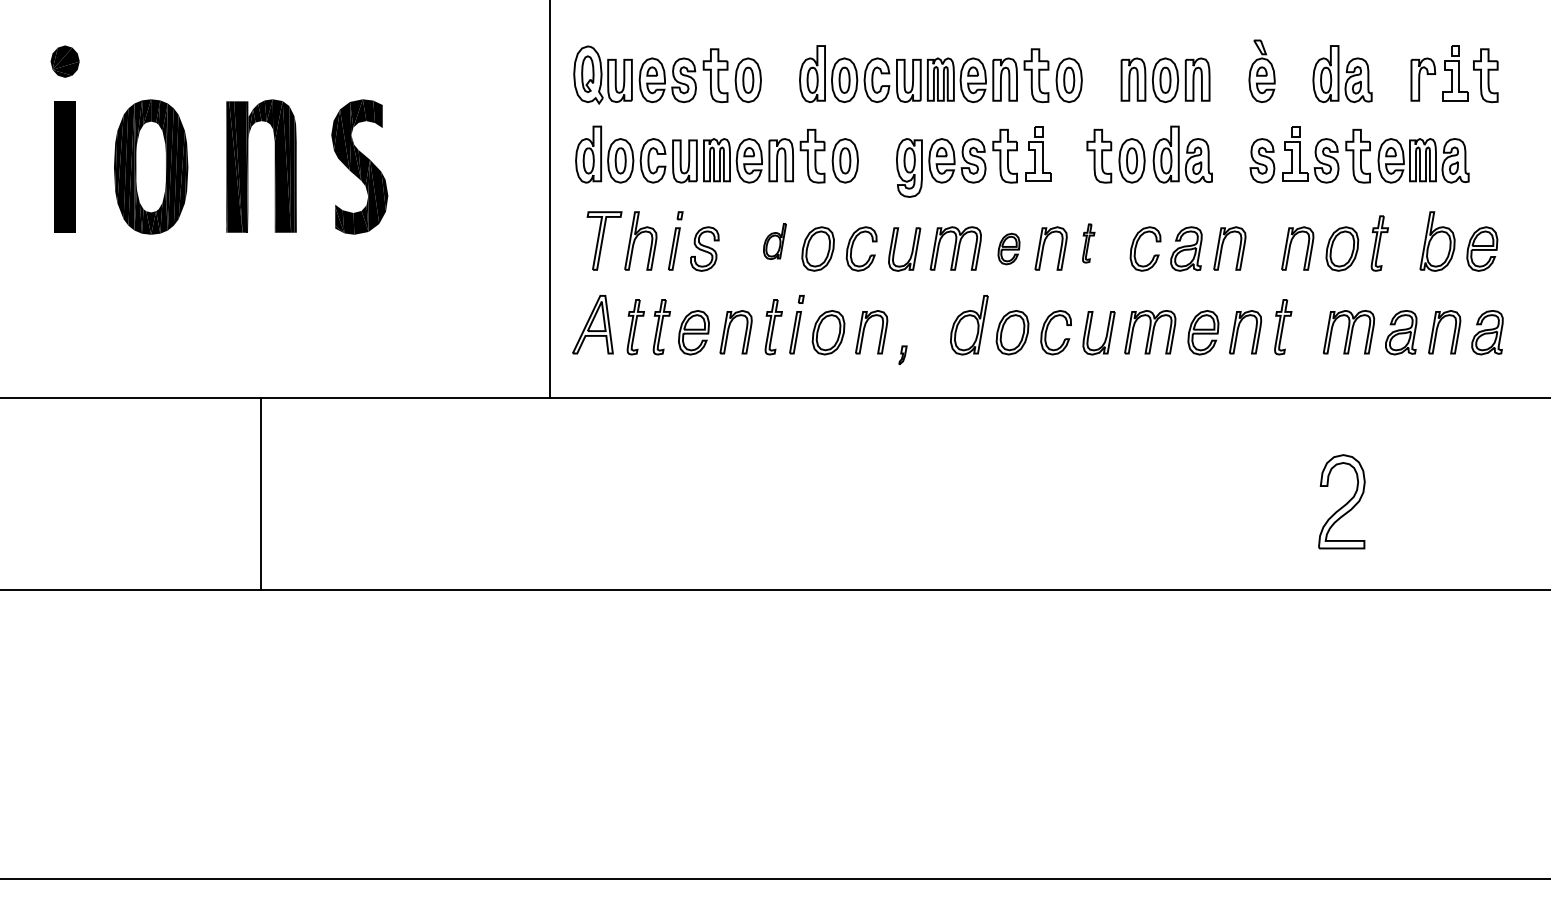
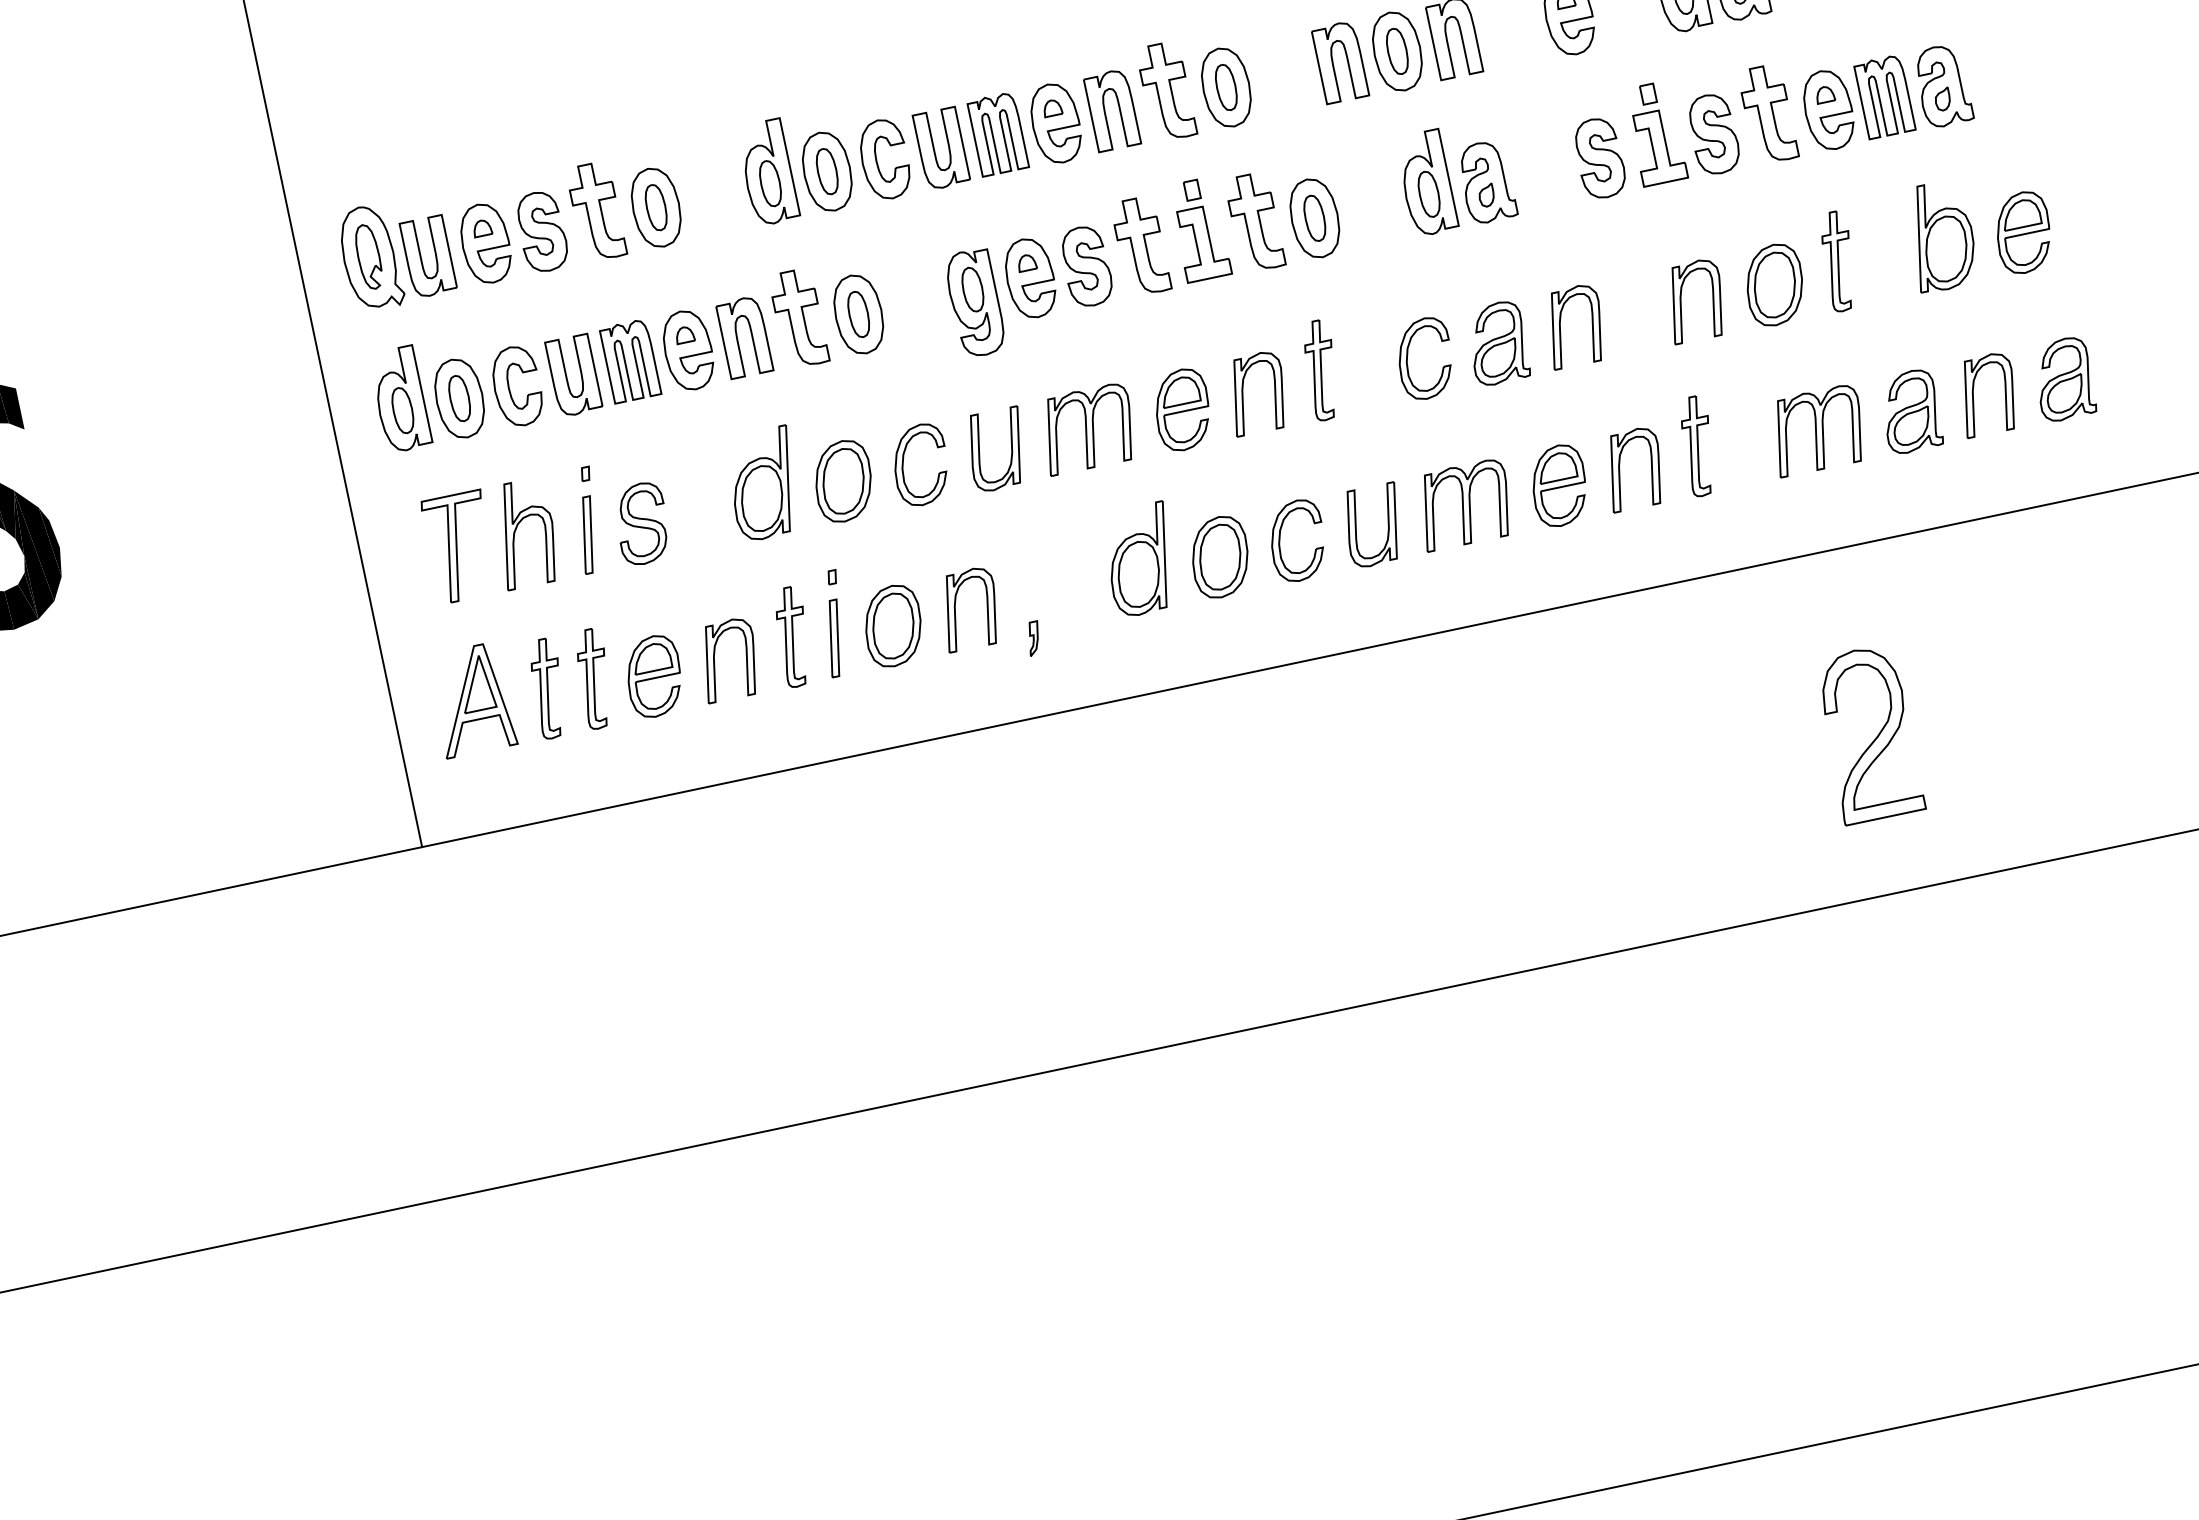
part: (1115, 155) -> (1283, 215), moved
part: (774, 241) -> (763, 484), size x1.67
part: (1088, 243) -> (1321, 370), size x1.43
part: (1008, 248) -> (1181, 409), size x1.43

